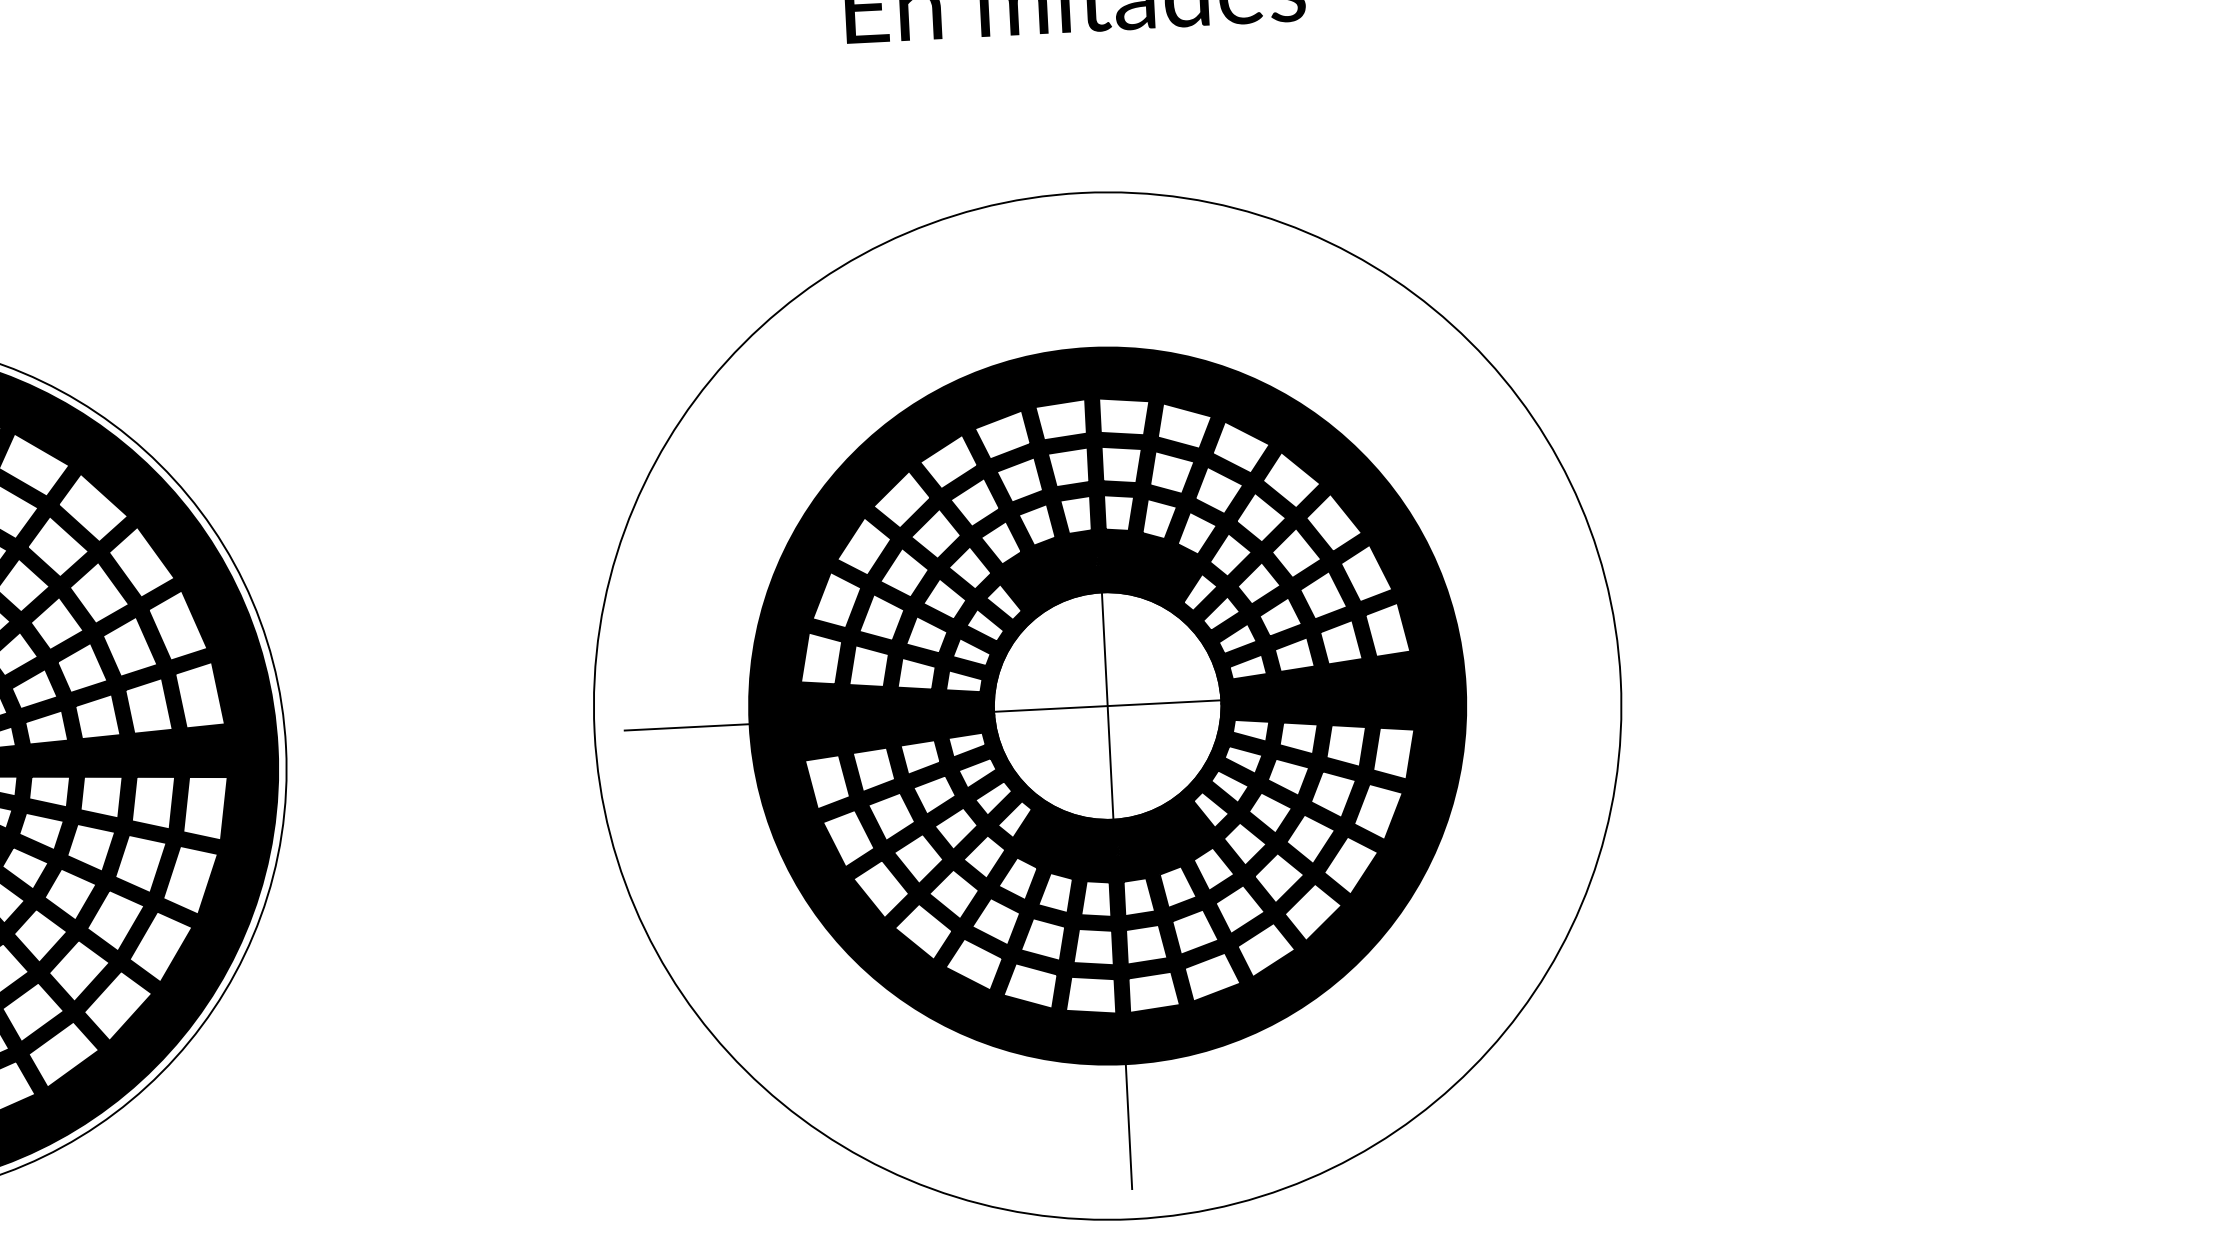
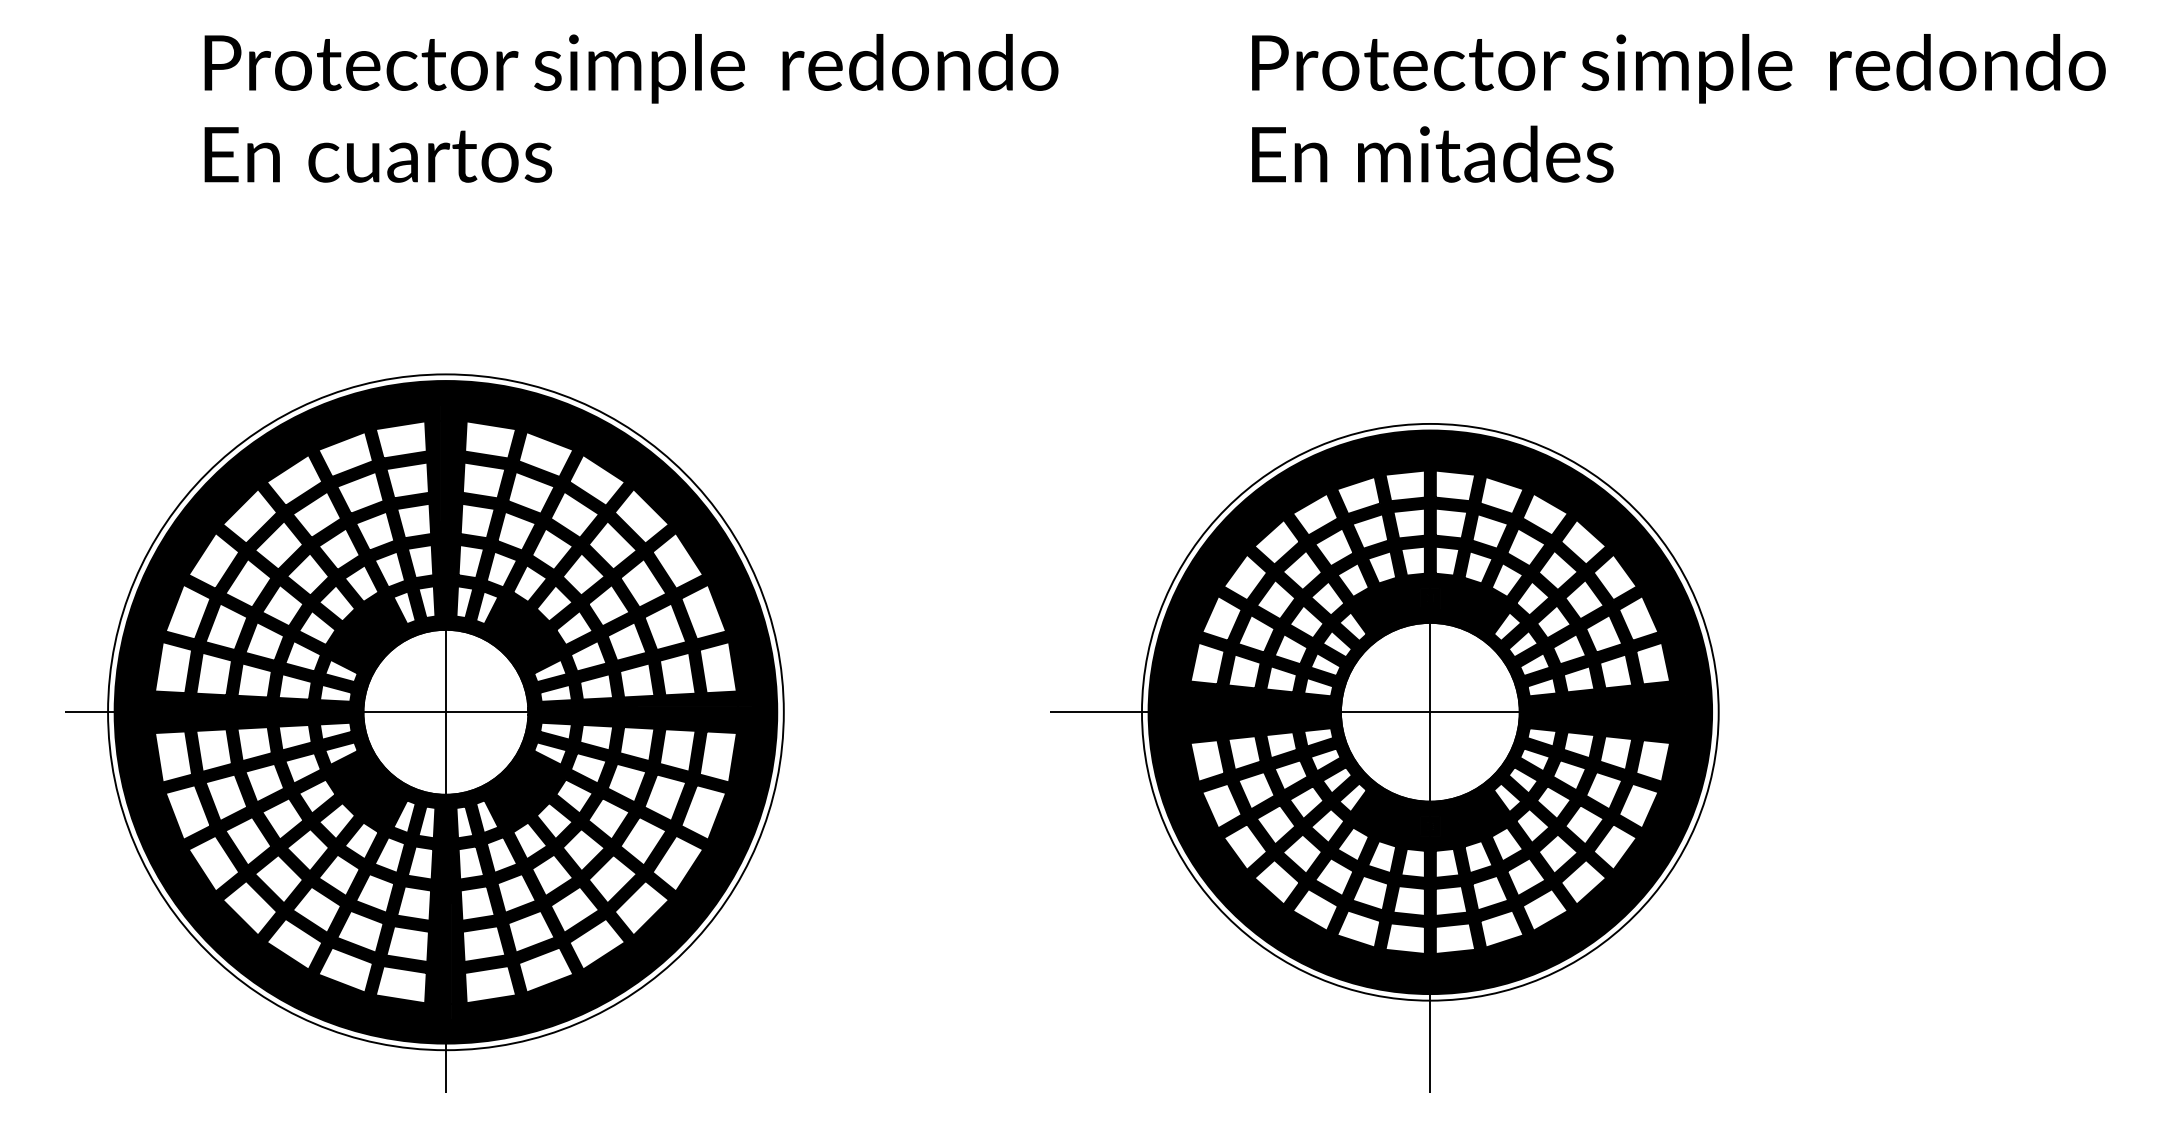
circle: (1106, 705) -> (1429, 711), size x0.71

